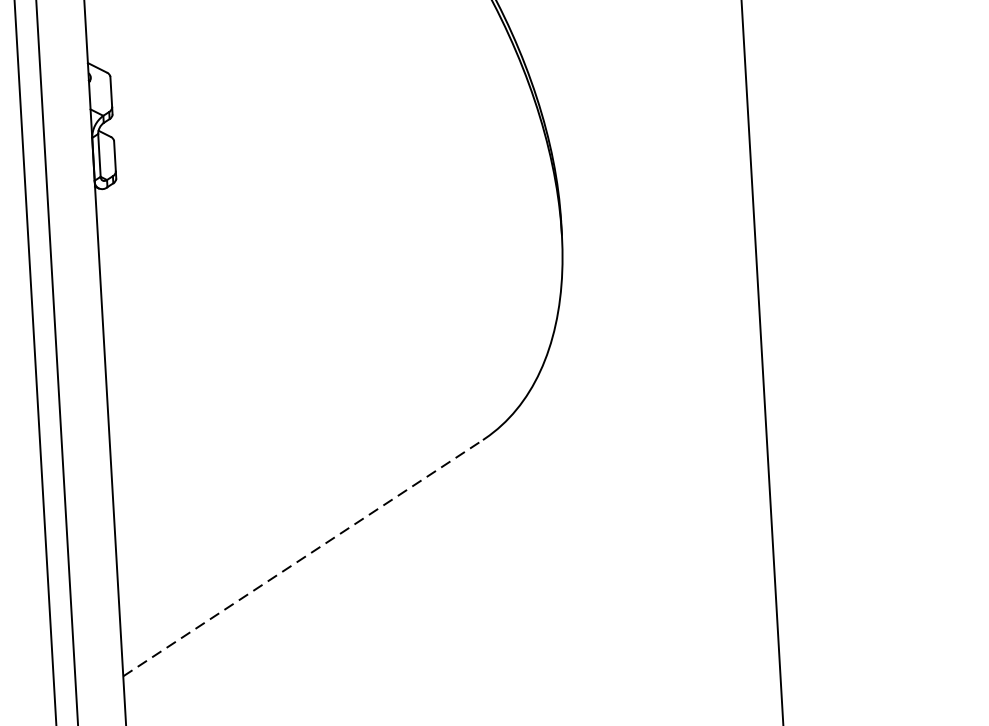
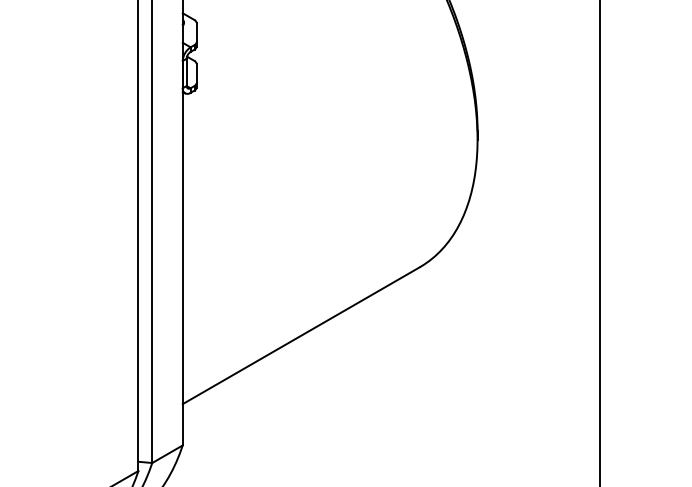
line: (303, 557) -> (301, 335), dashed -> solid

